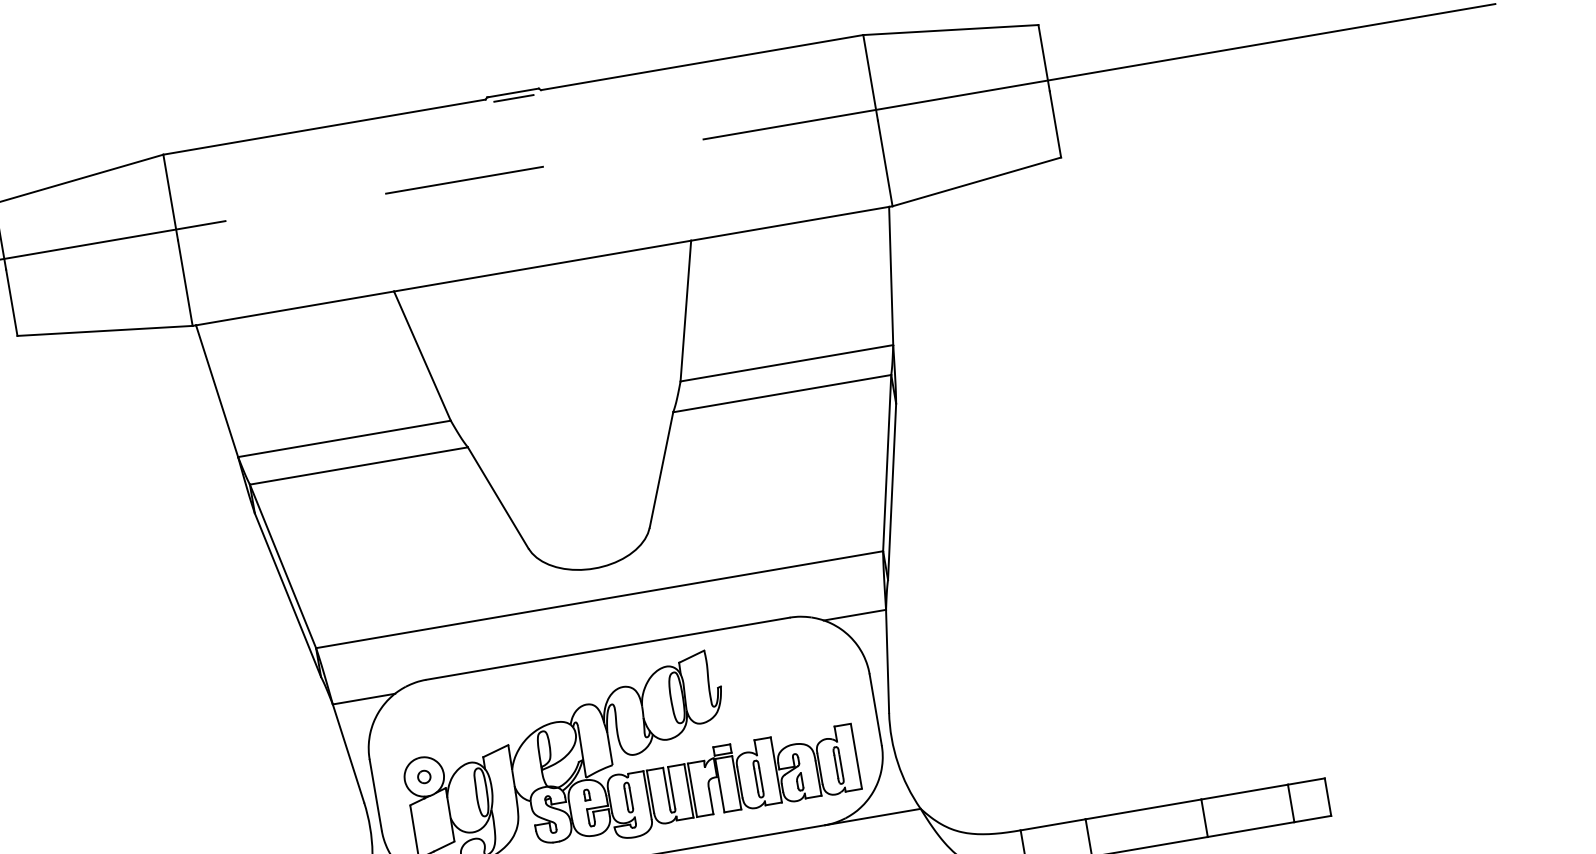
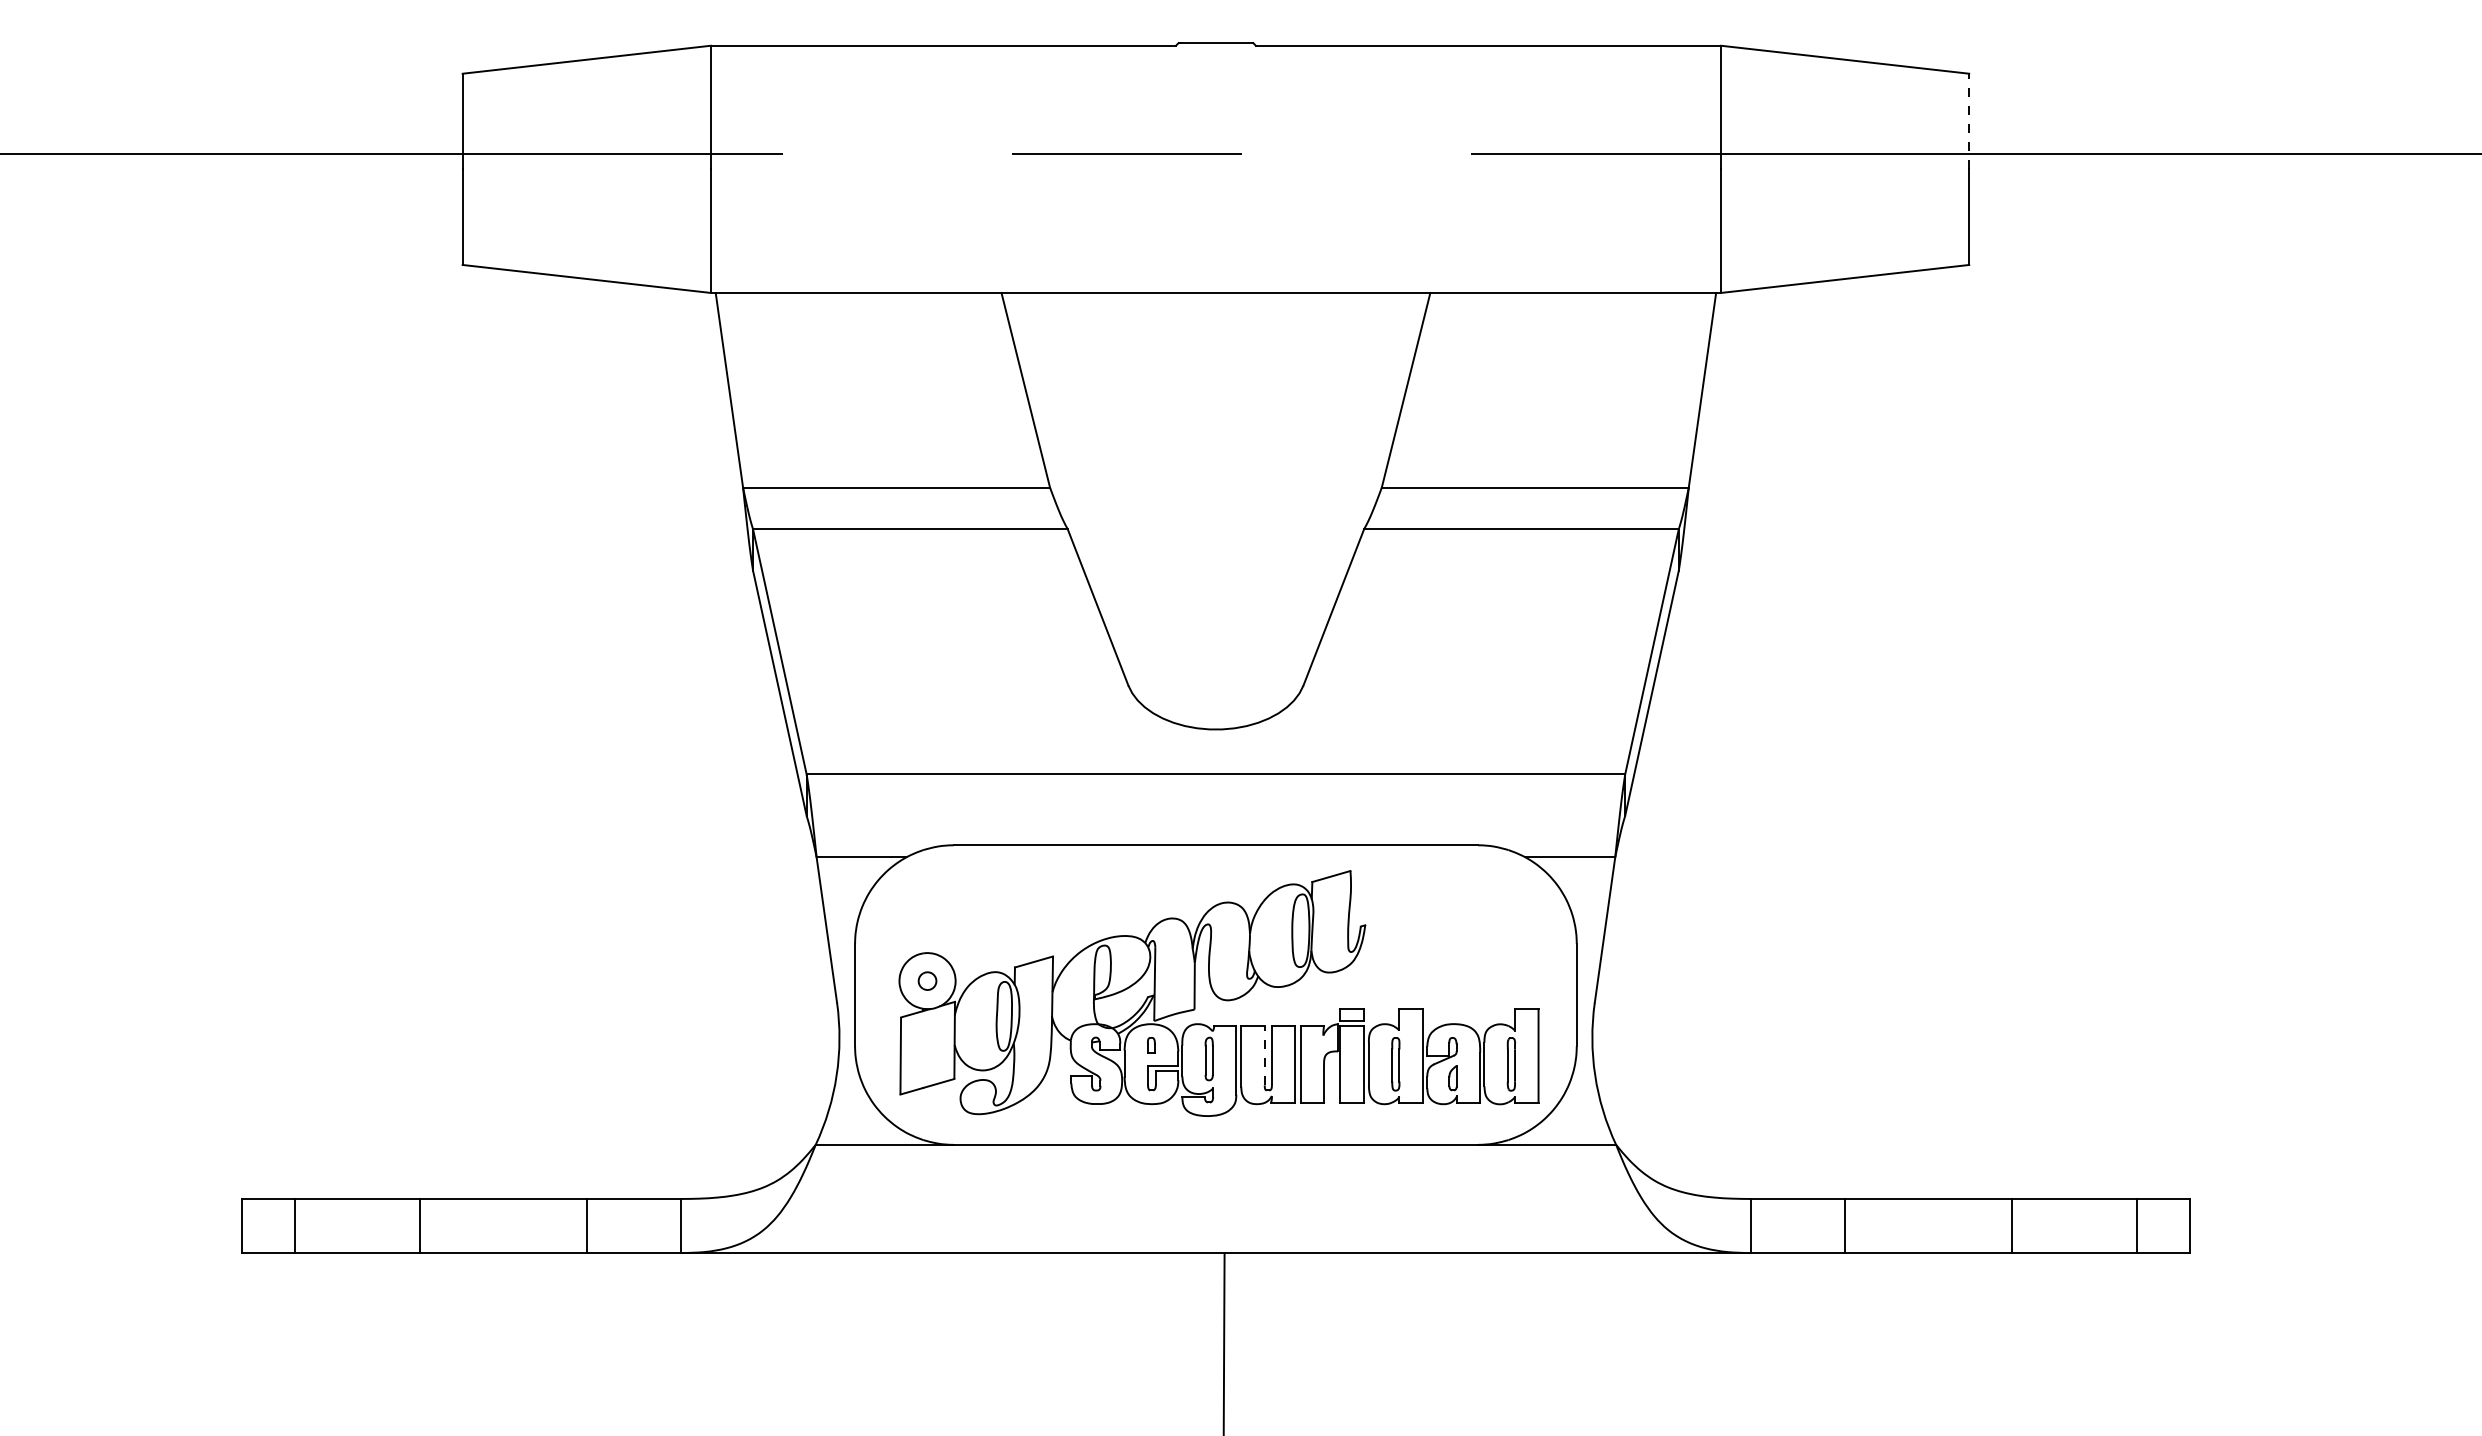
line: (1044, 58) -> (1969, 121), solid -> dashed
line: (513, 98) -> (1215, 50), removed
line: (666, 788) -> (1264, 1055), solid -> dashed

